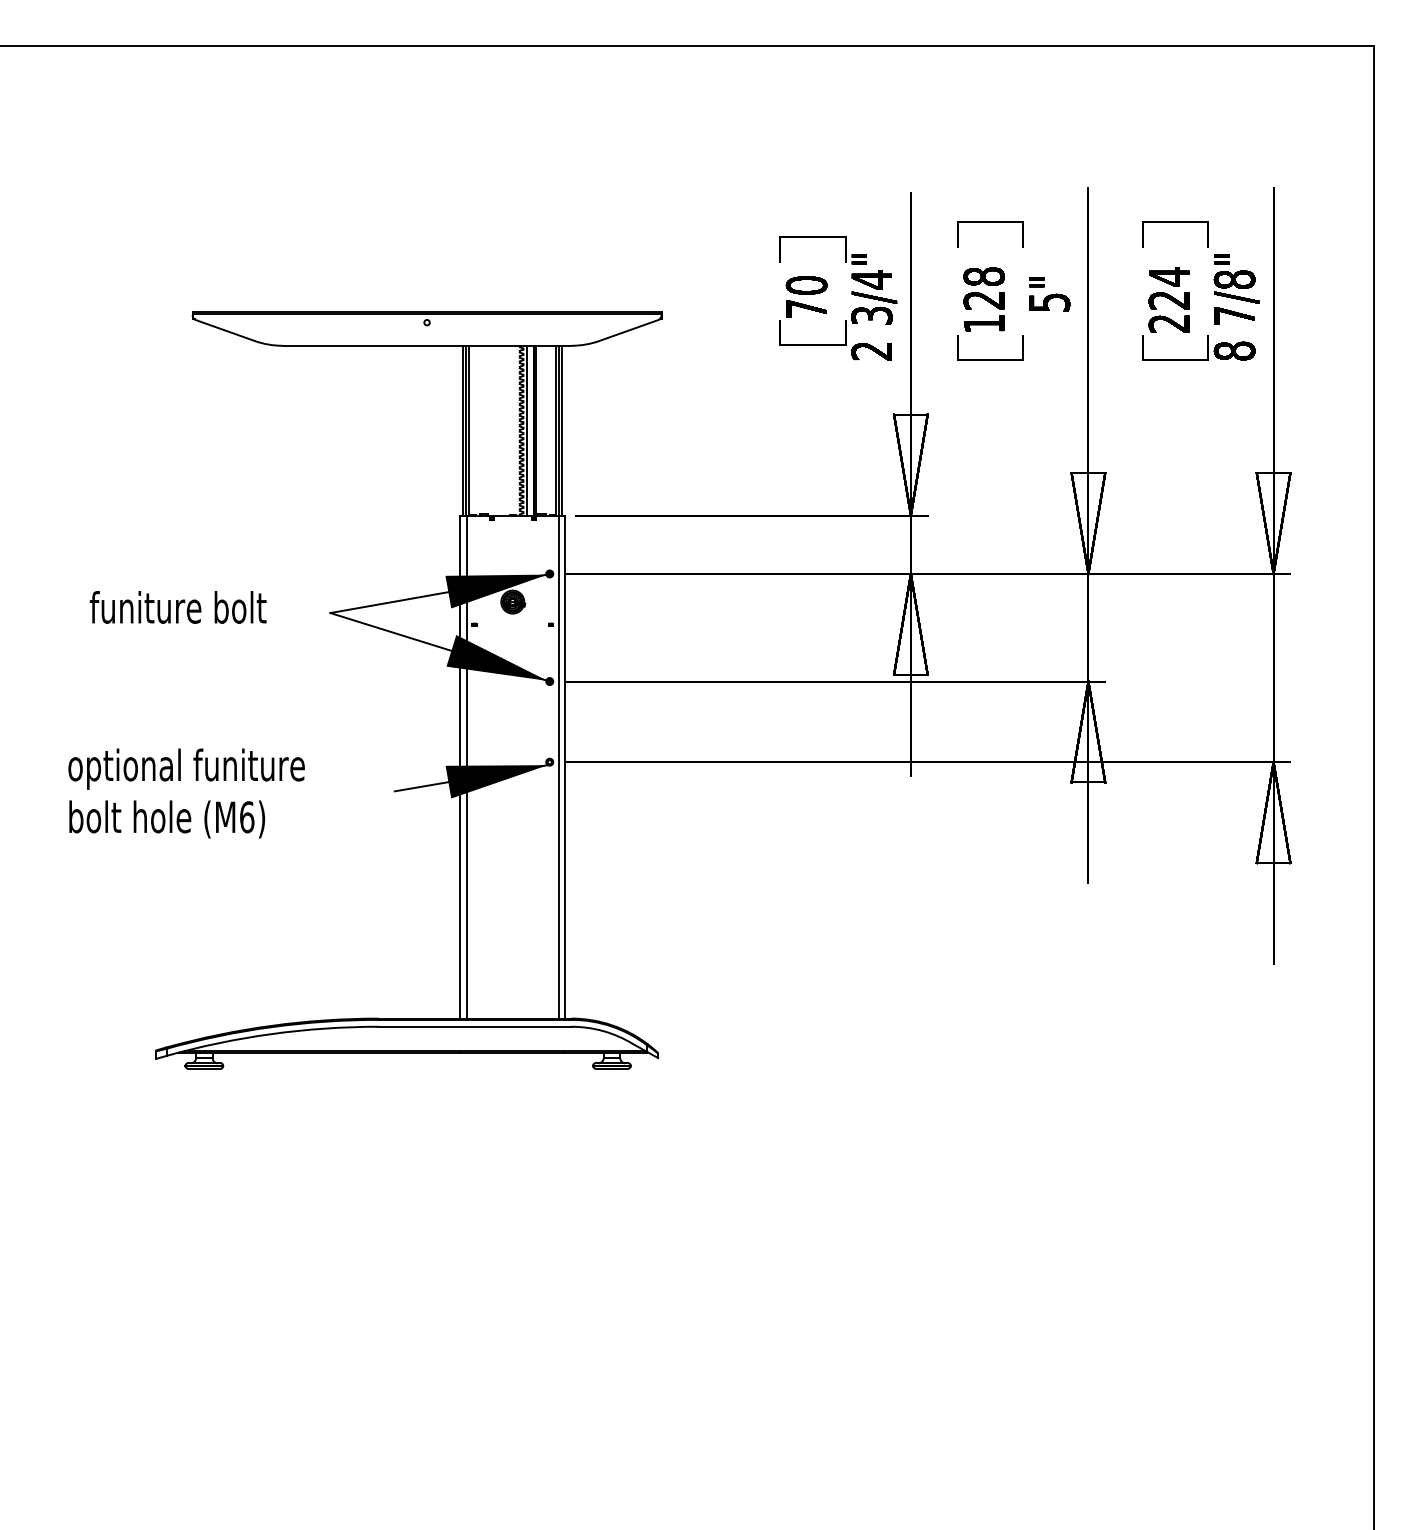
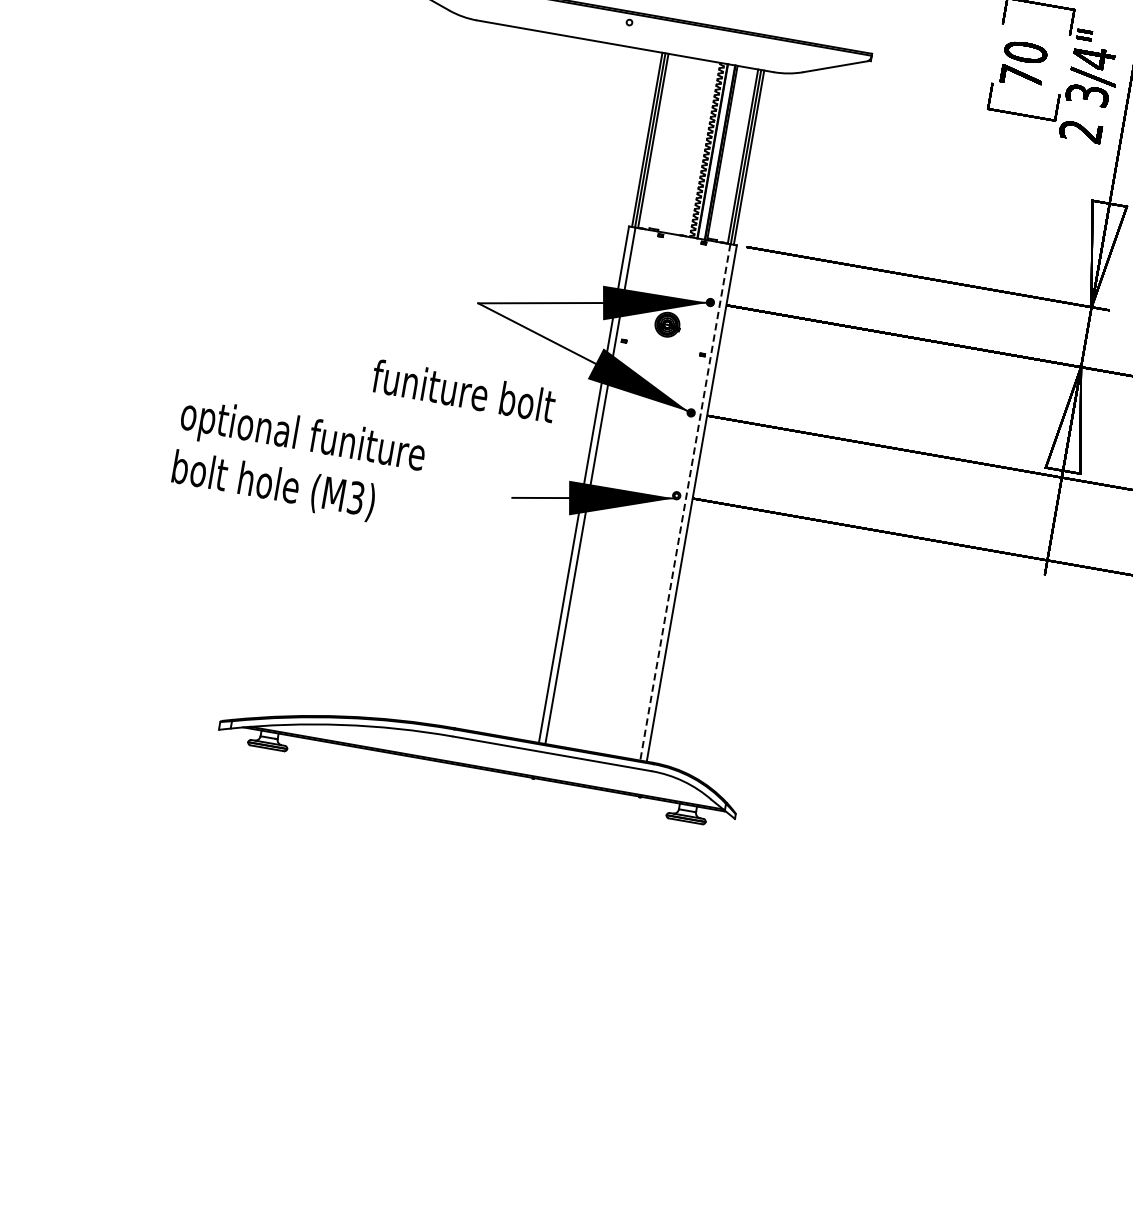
text: (177, 607) -> (463, 391), moved
line: (559, 767) -> (685, 502), solid -> dashed
text: (247, 817) -> (356, 498), (M6) -> (M3)

